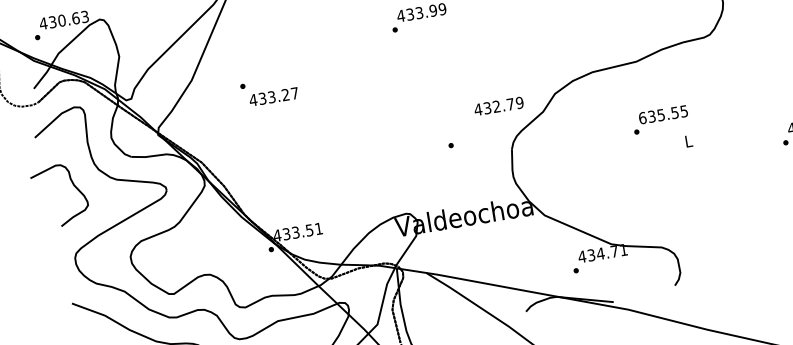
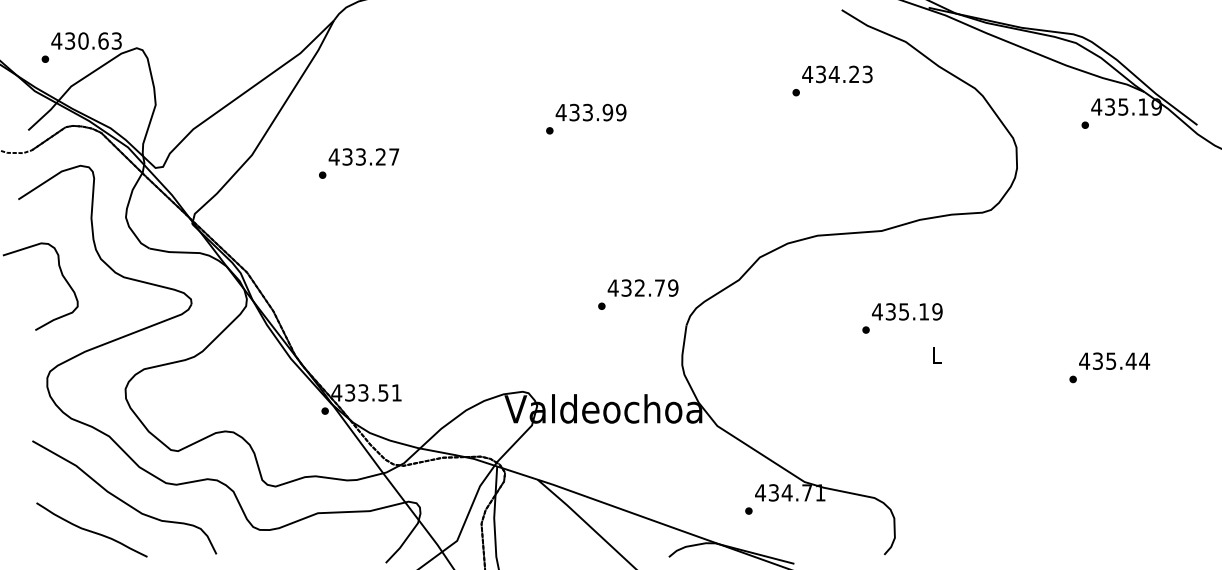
text: (273, 96) -> (363, 156), moved
text: (498, 105) -> (642, 287), moved
text: (663, 114) -> (907, 311), 635.55 -> 435.19

